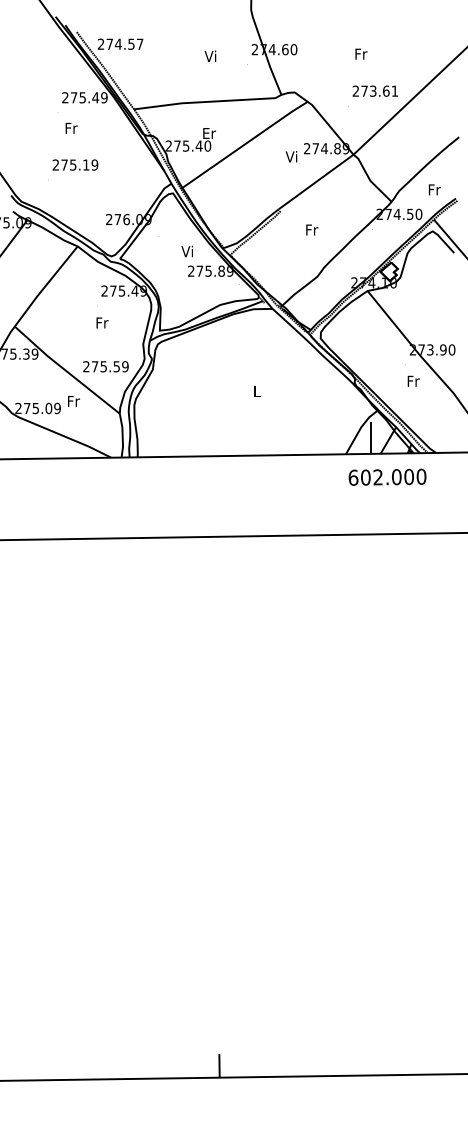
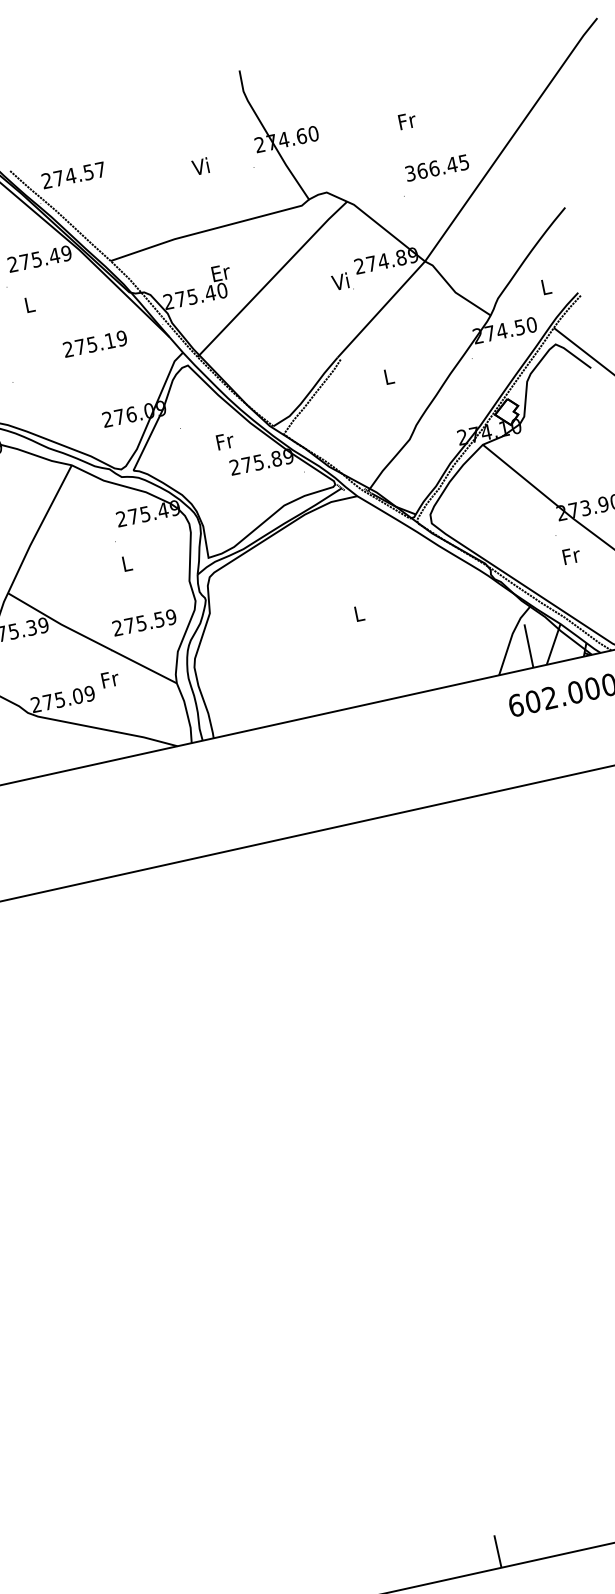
text: (375, 90) -> (437, 166), 273.61 -> 366.45
text: (71, 127) -> (29, 303), Fr -> L
text: (75, 164) -> (95, 343), moved
text: (434, 189) -> (546, 286), Fr -> L
text: (312, 229) -> (389, 375), Fr -> L
text: (187, 251) -> (224, 441), Vi -> Fr
text: (102, 322) -> (127, 562), Fr -> L

